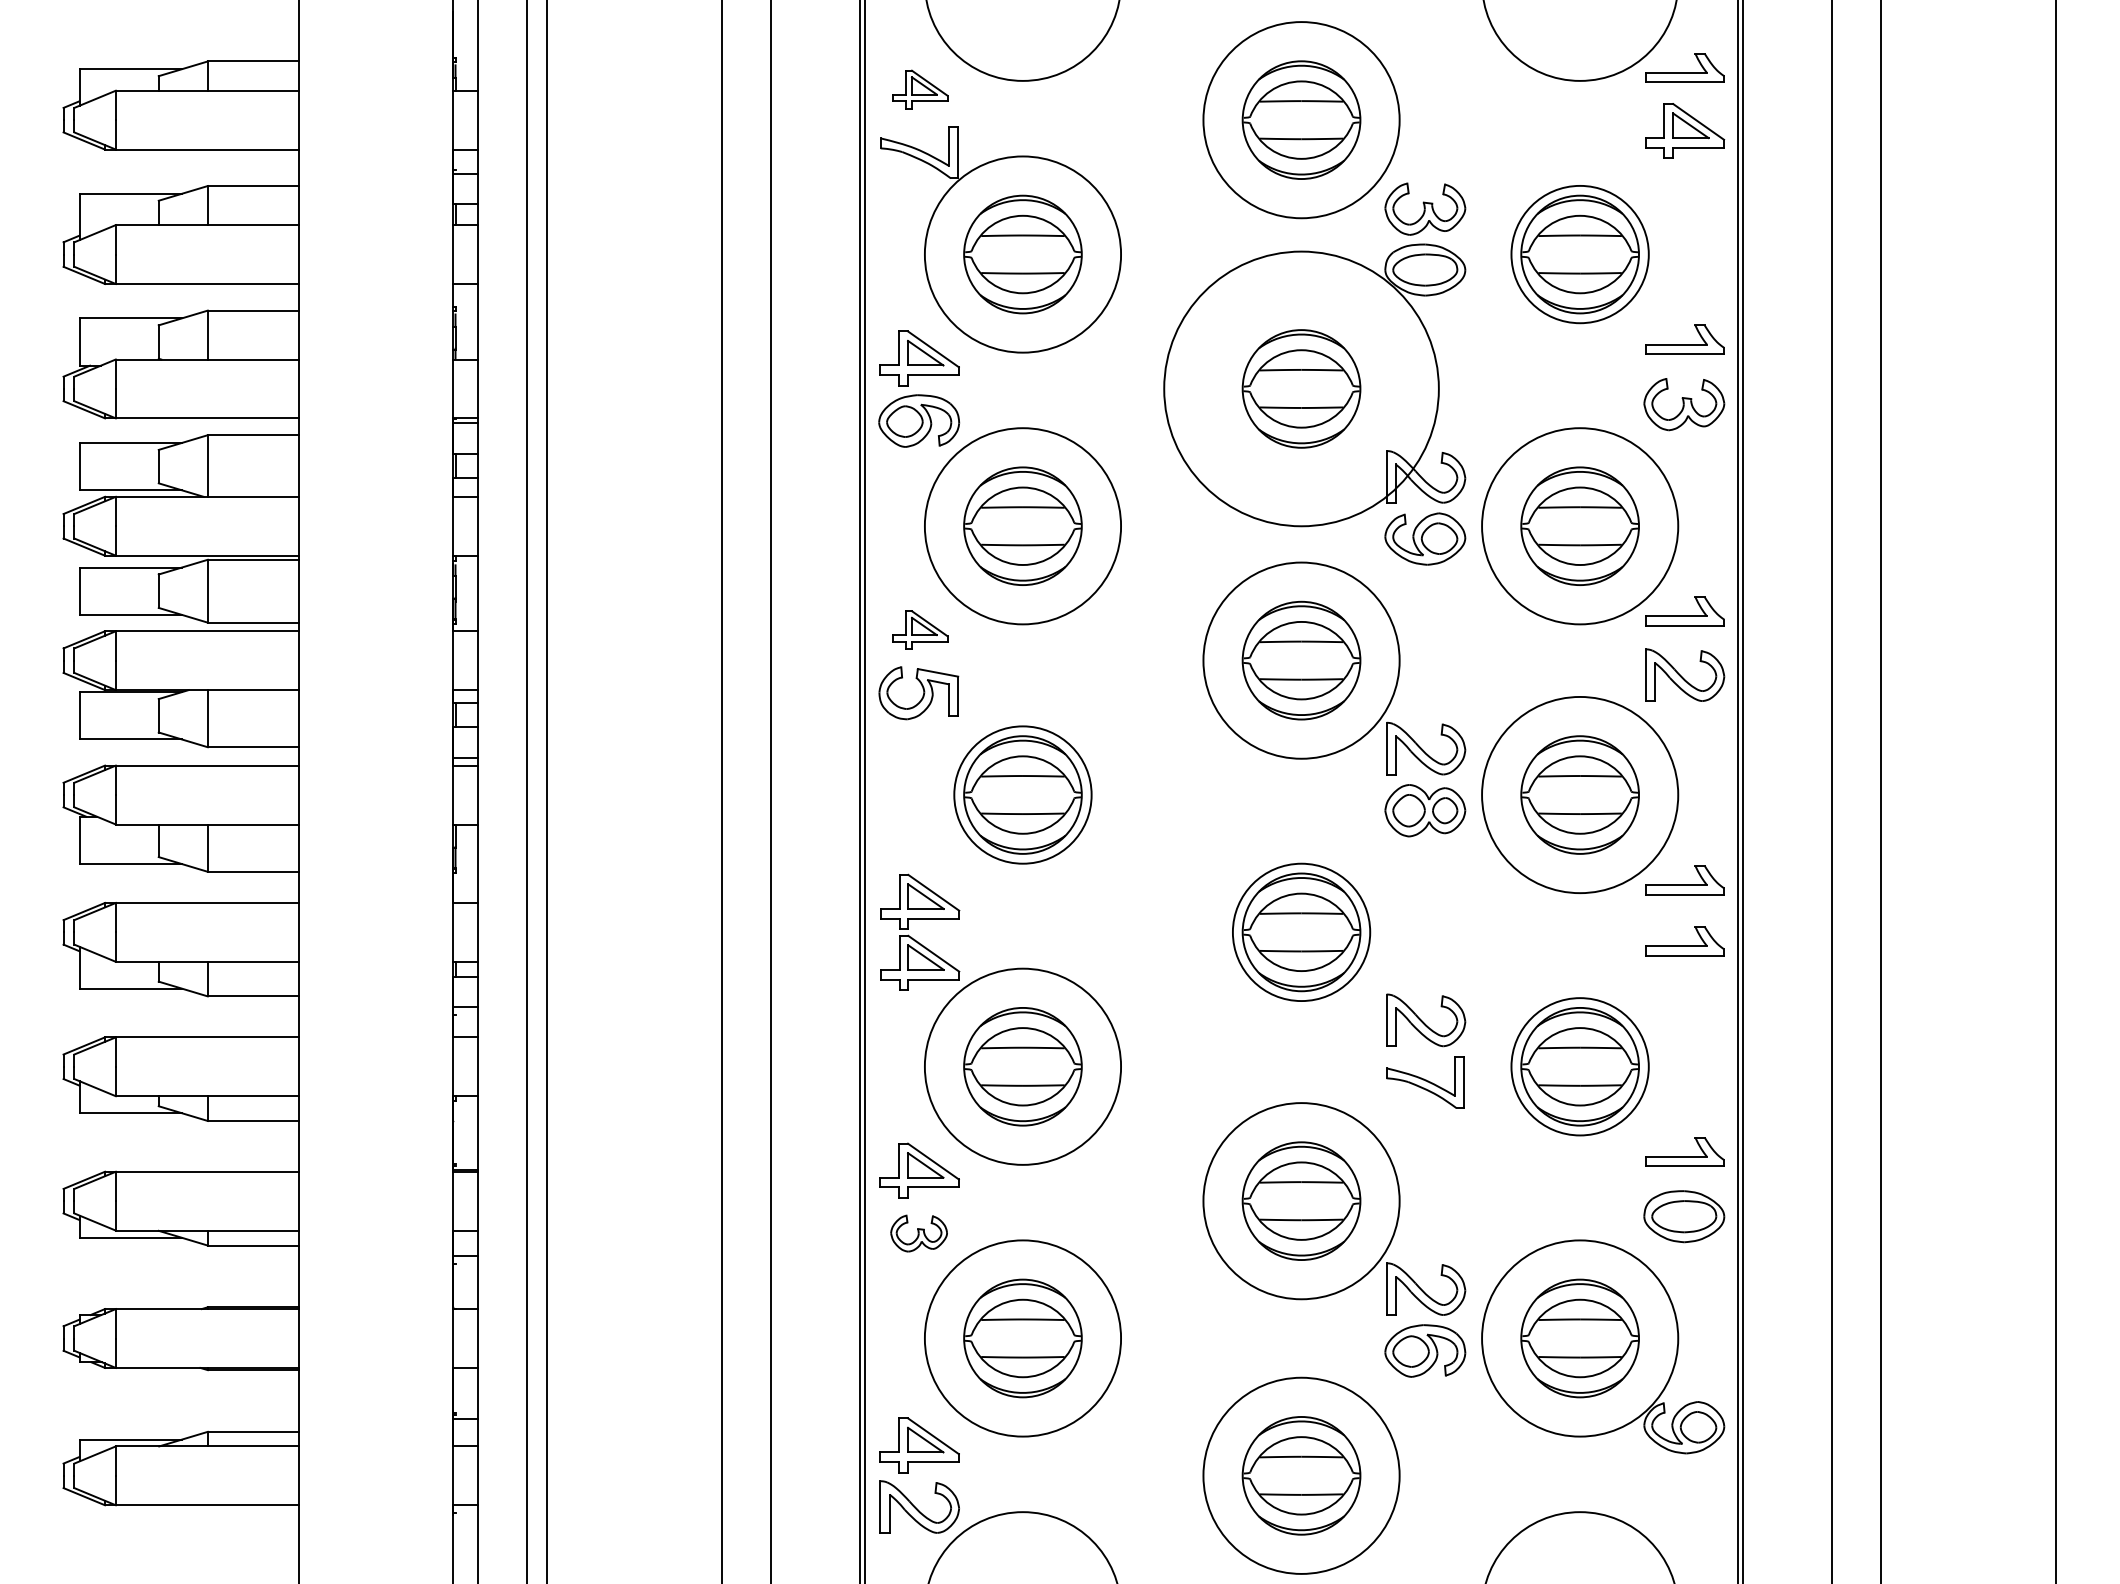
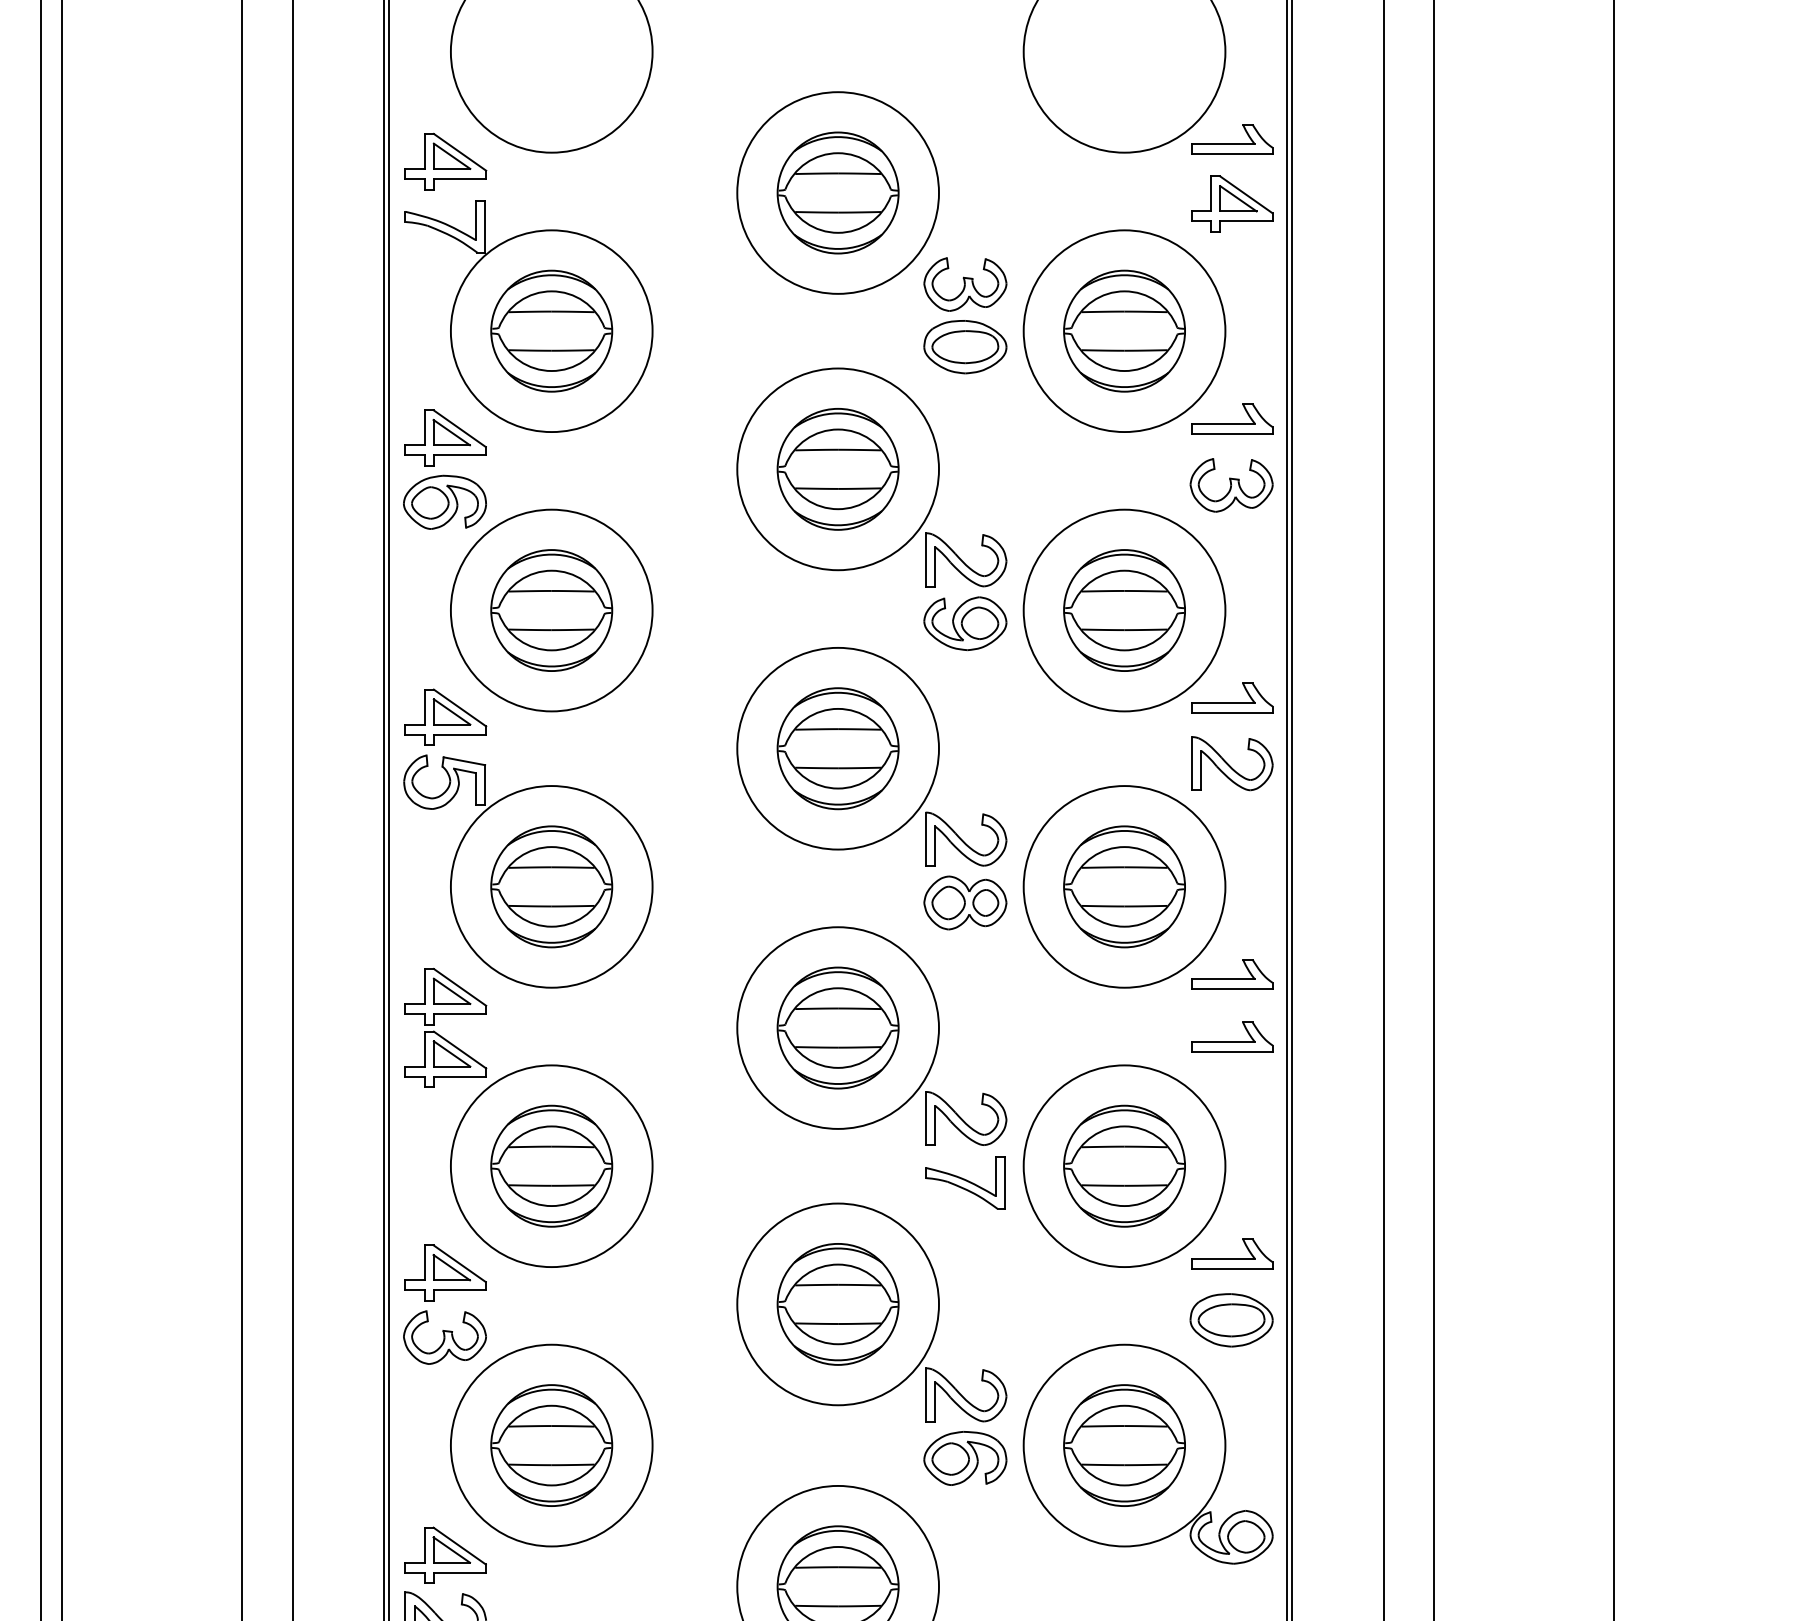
part: (920, 89) -> (446, 161), size x1.43
circle: (1580, 254) -> (1124, 331), size x1.43
circle: (1301, 388) -> (838, 468), size x0.71
part: (920, 629) -> (446, 716), size x1.43
circle: (1022, 794) -> (551, 886), size x1.43
circle: (1301, 932) -> (838, 1028), size x1.43
circle: (1580, 1066) -> (1124, 1165), size x1.43
part: (918, 1233) -> (444, 1337), size x1.43

